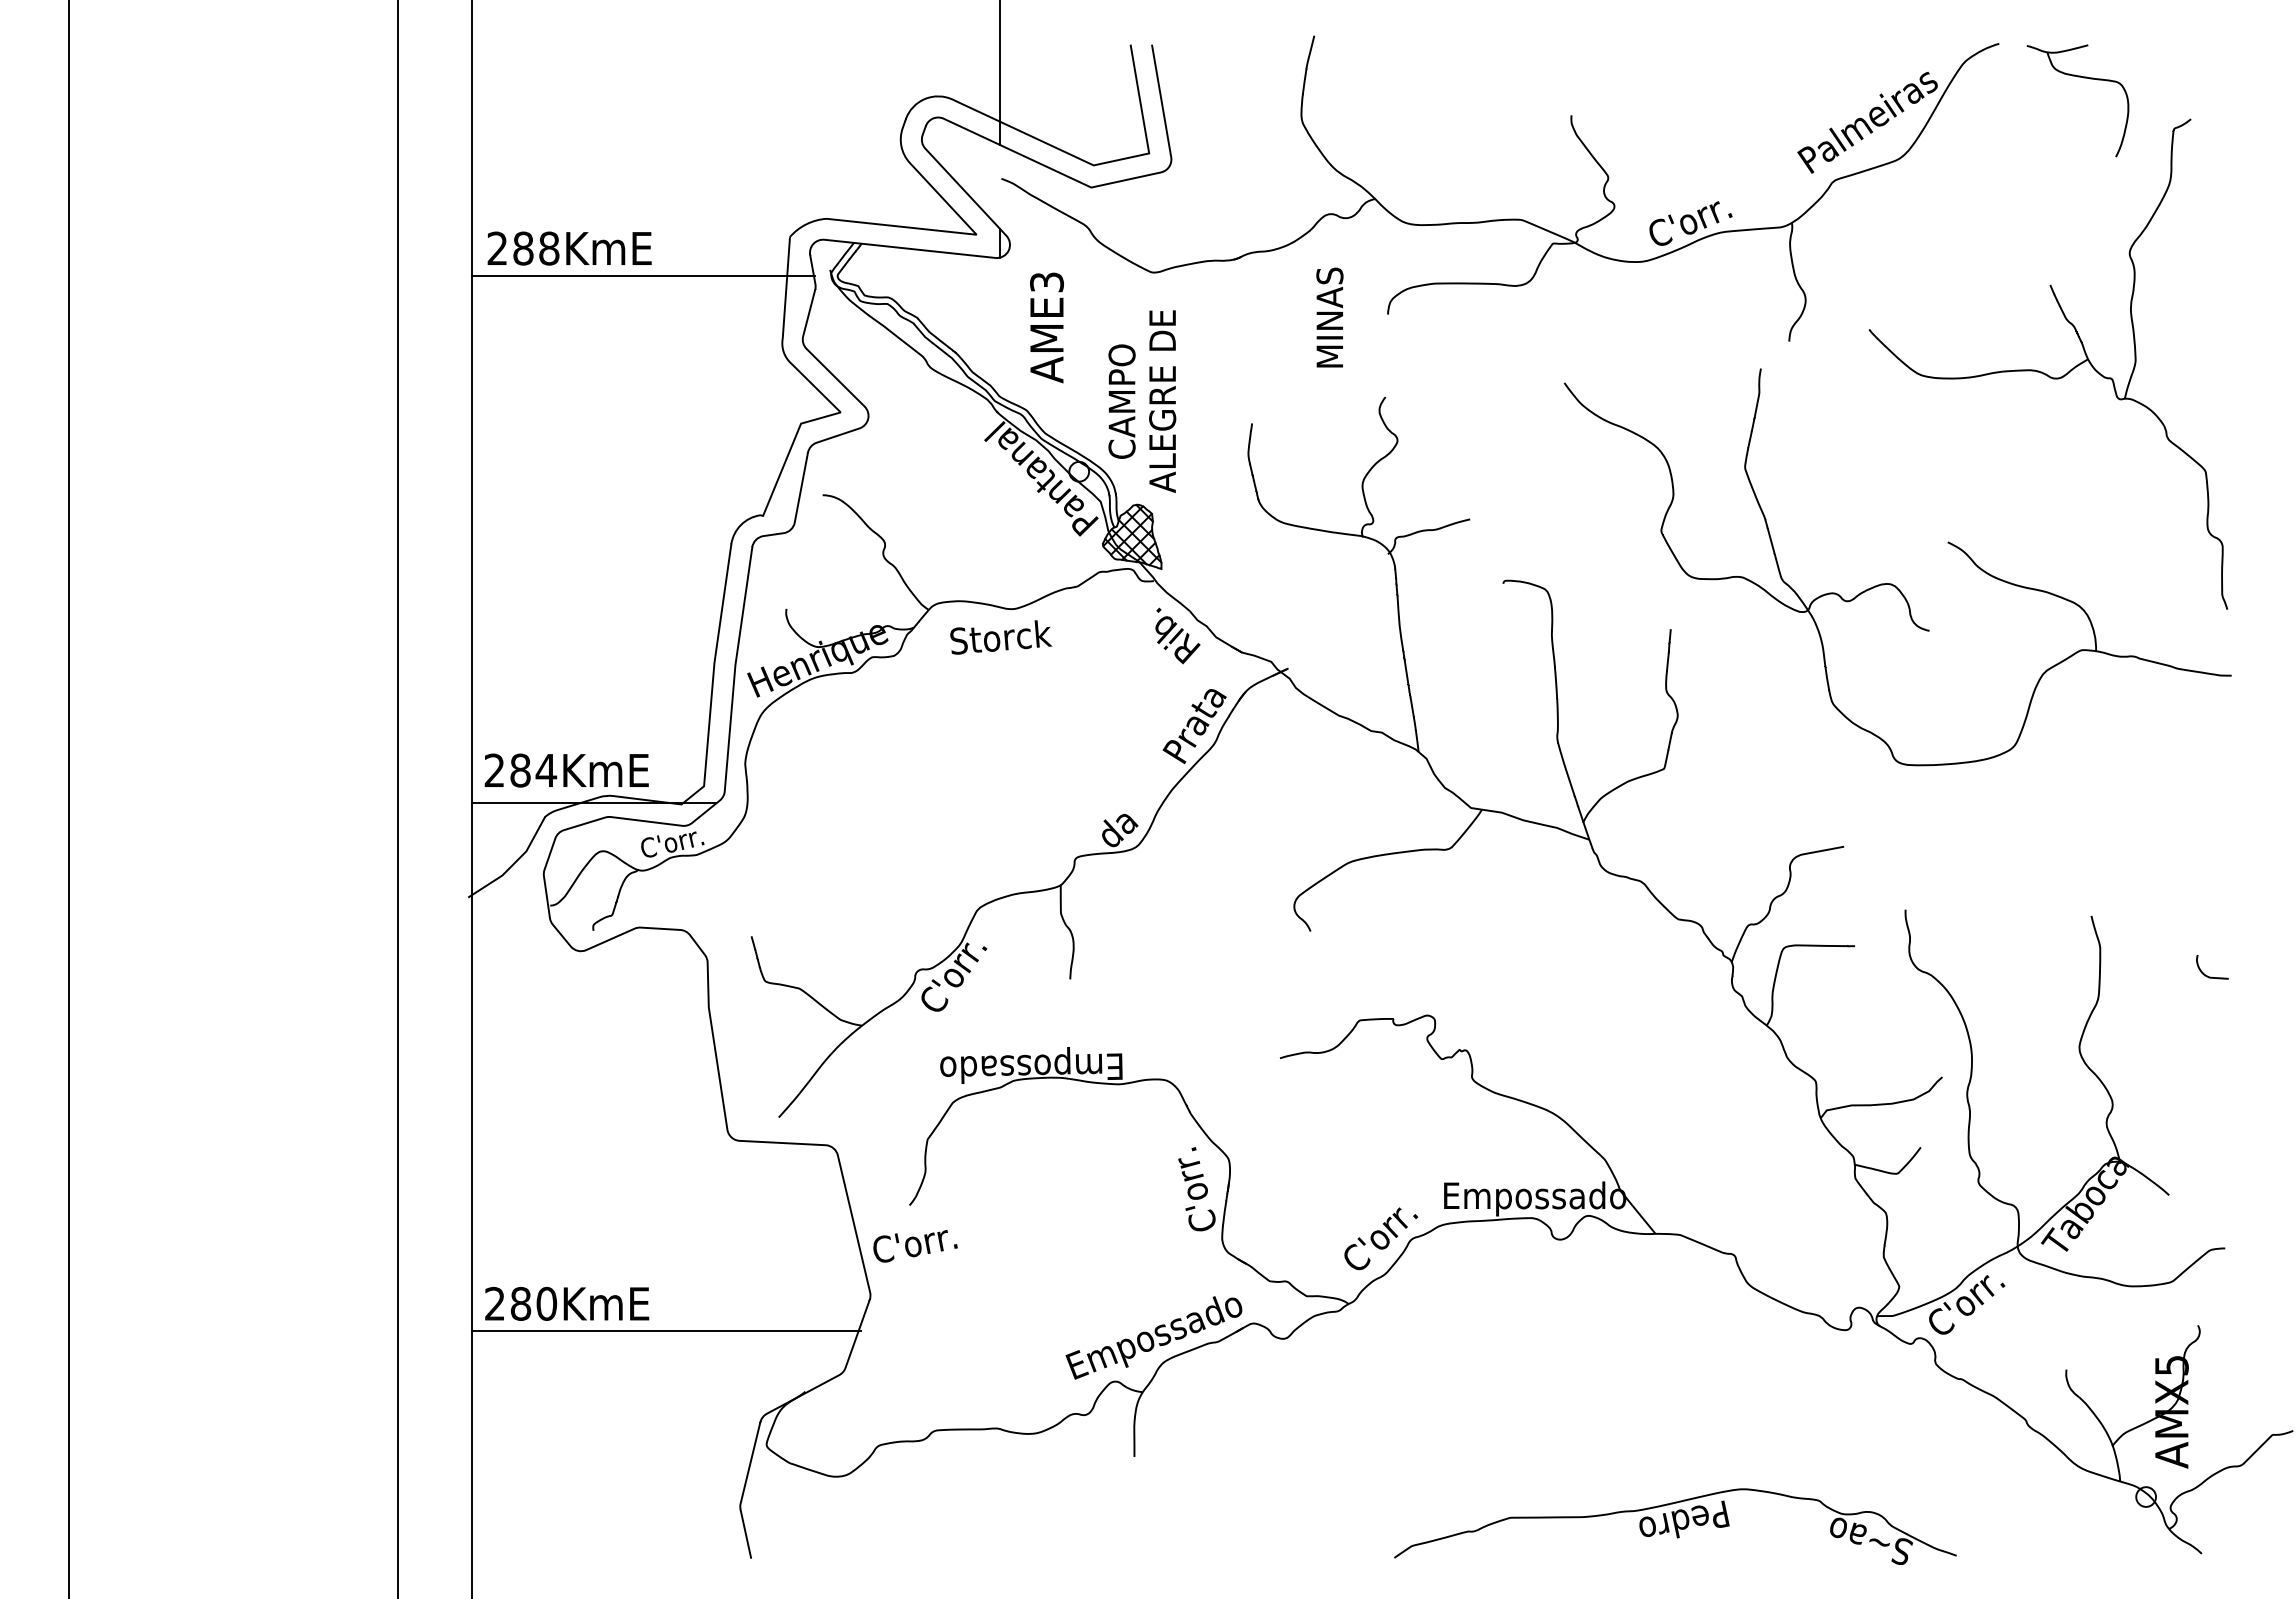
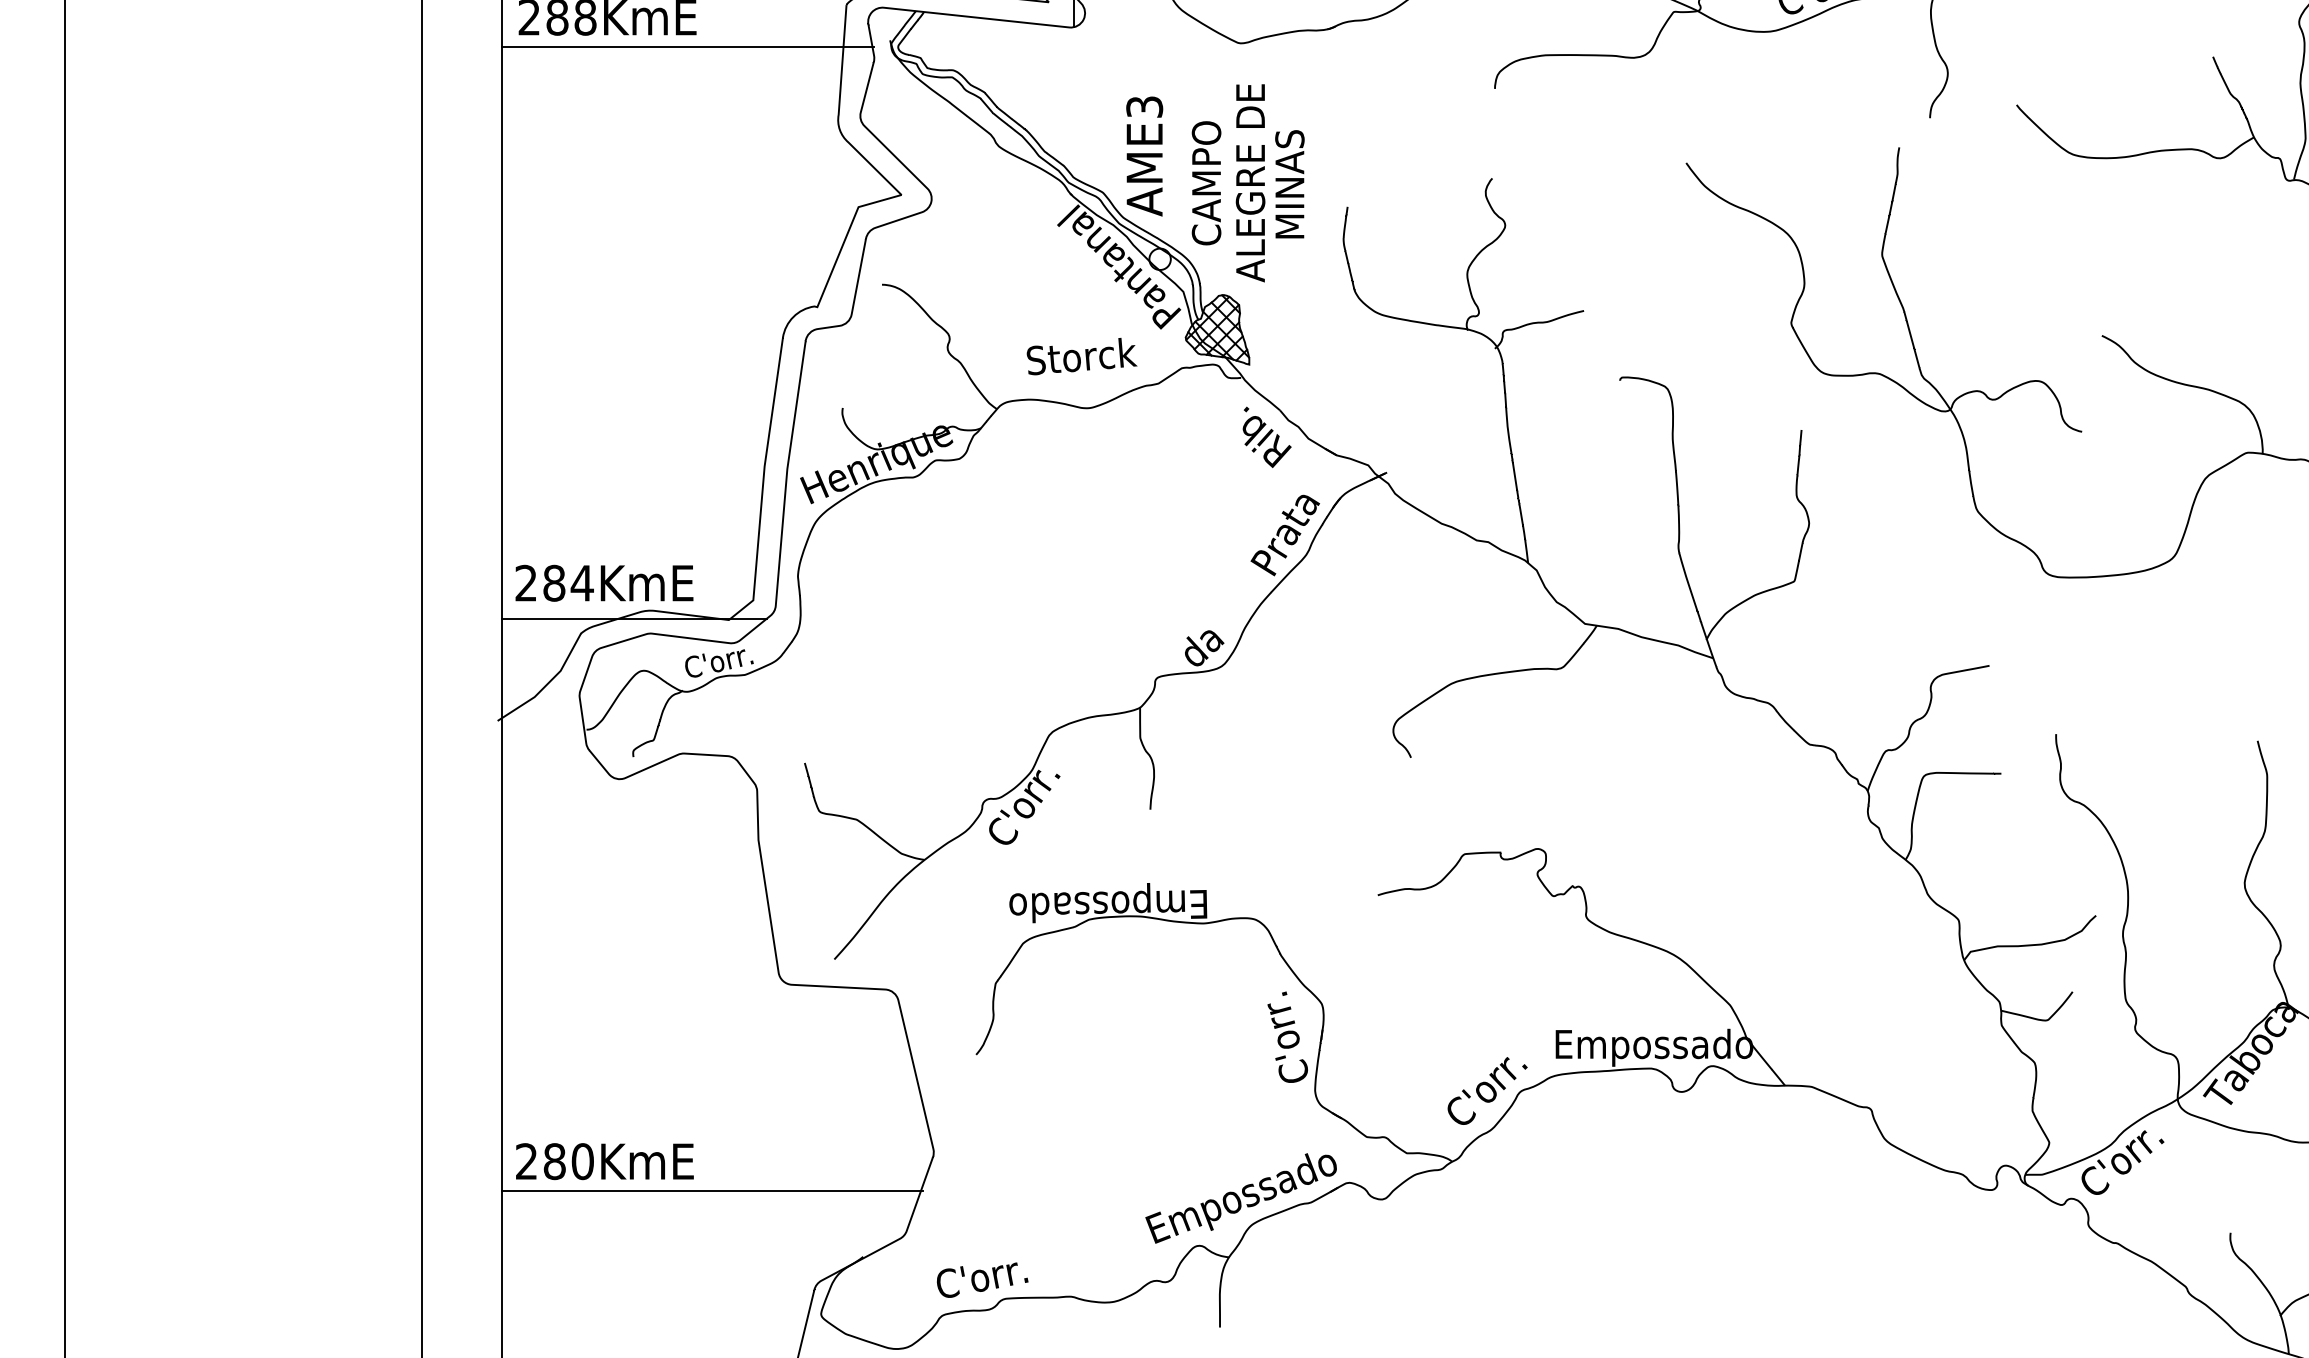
text: (1329, 317) -> (1289, 184), moved
text: (1046, 327) -> (1144, 155), moved
text: (1001, 637) -> (1082, 356), moved
text: (915, 1246) -> (982, 1280), moved

